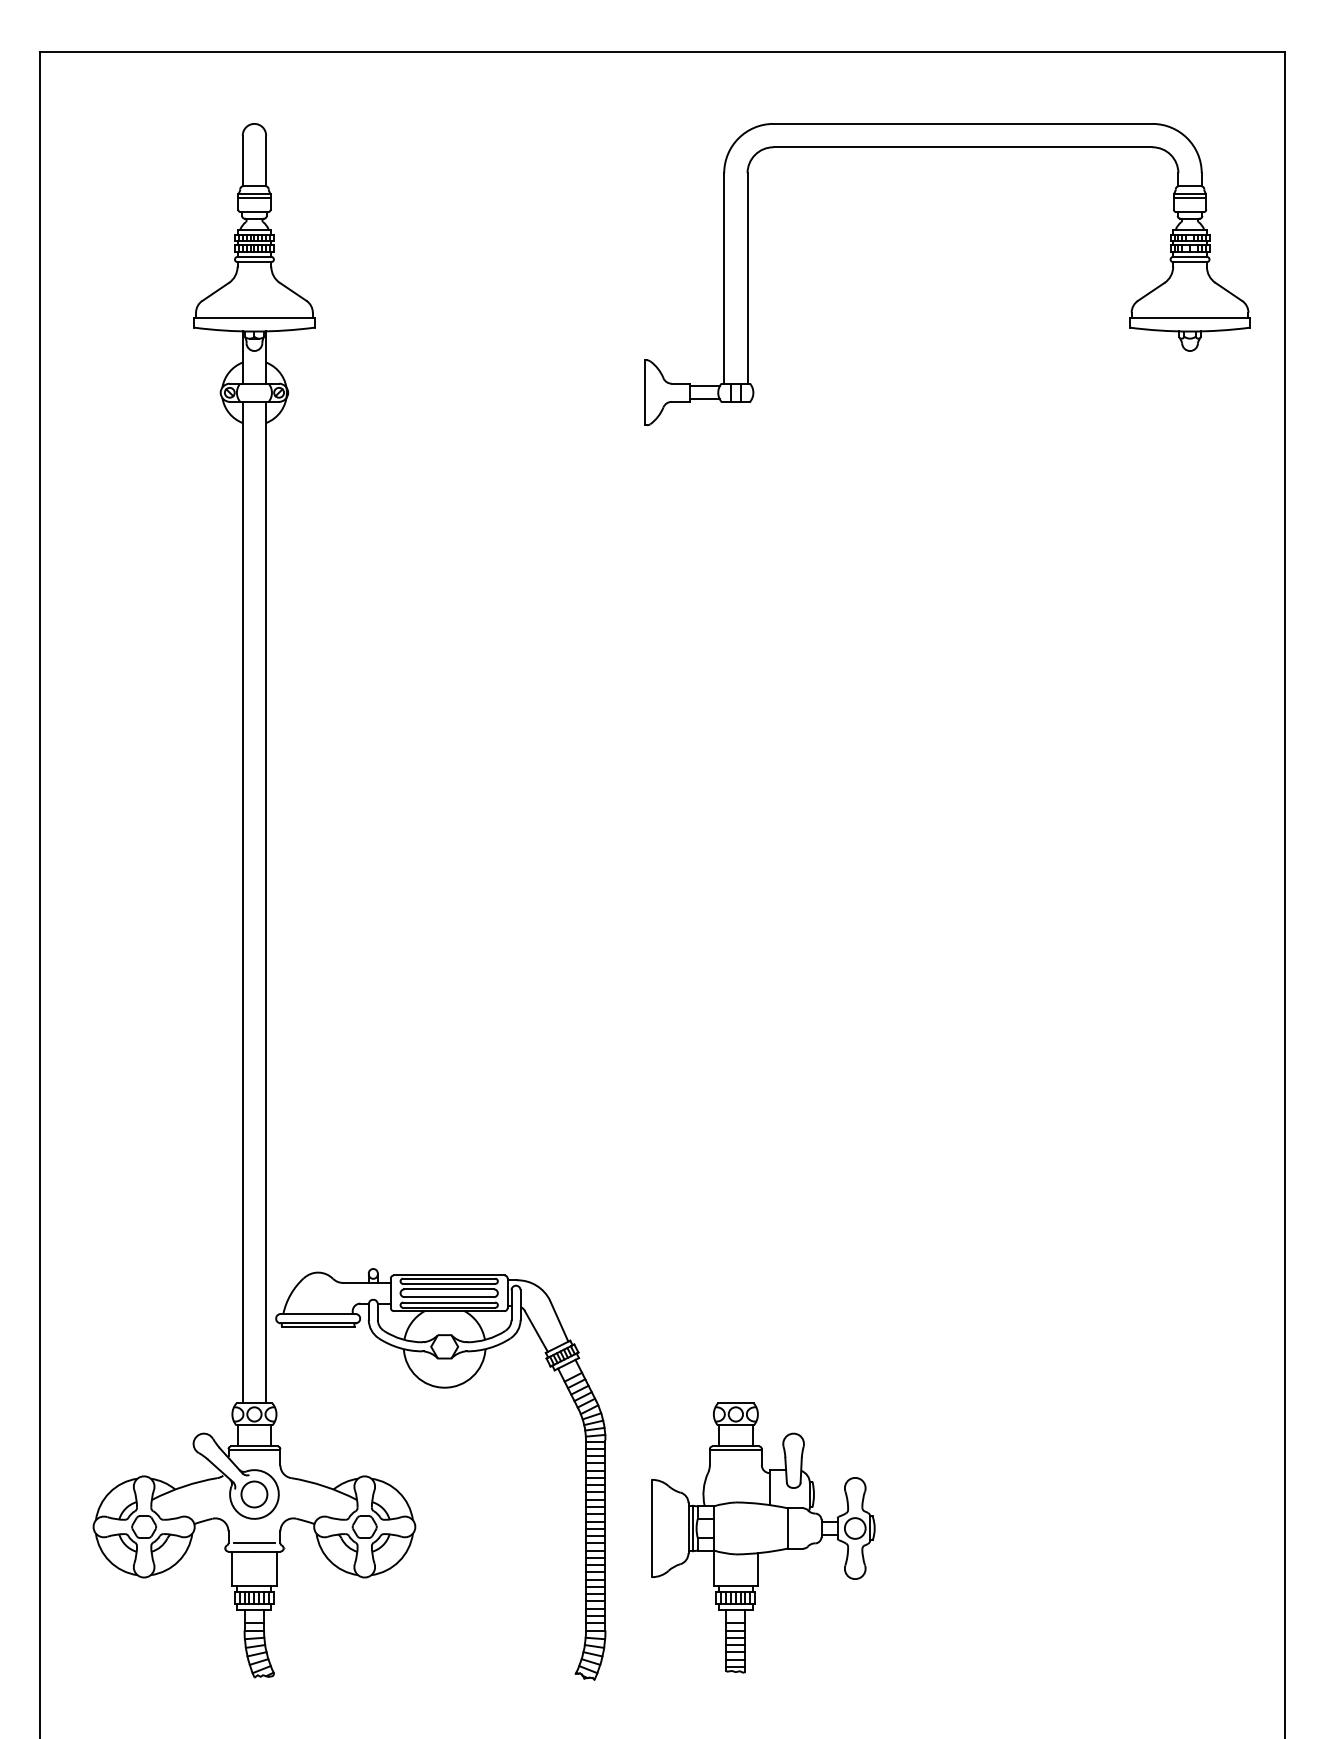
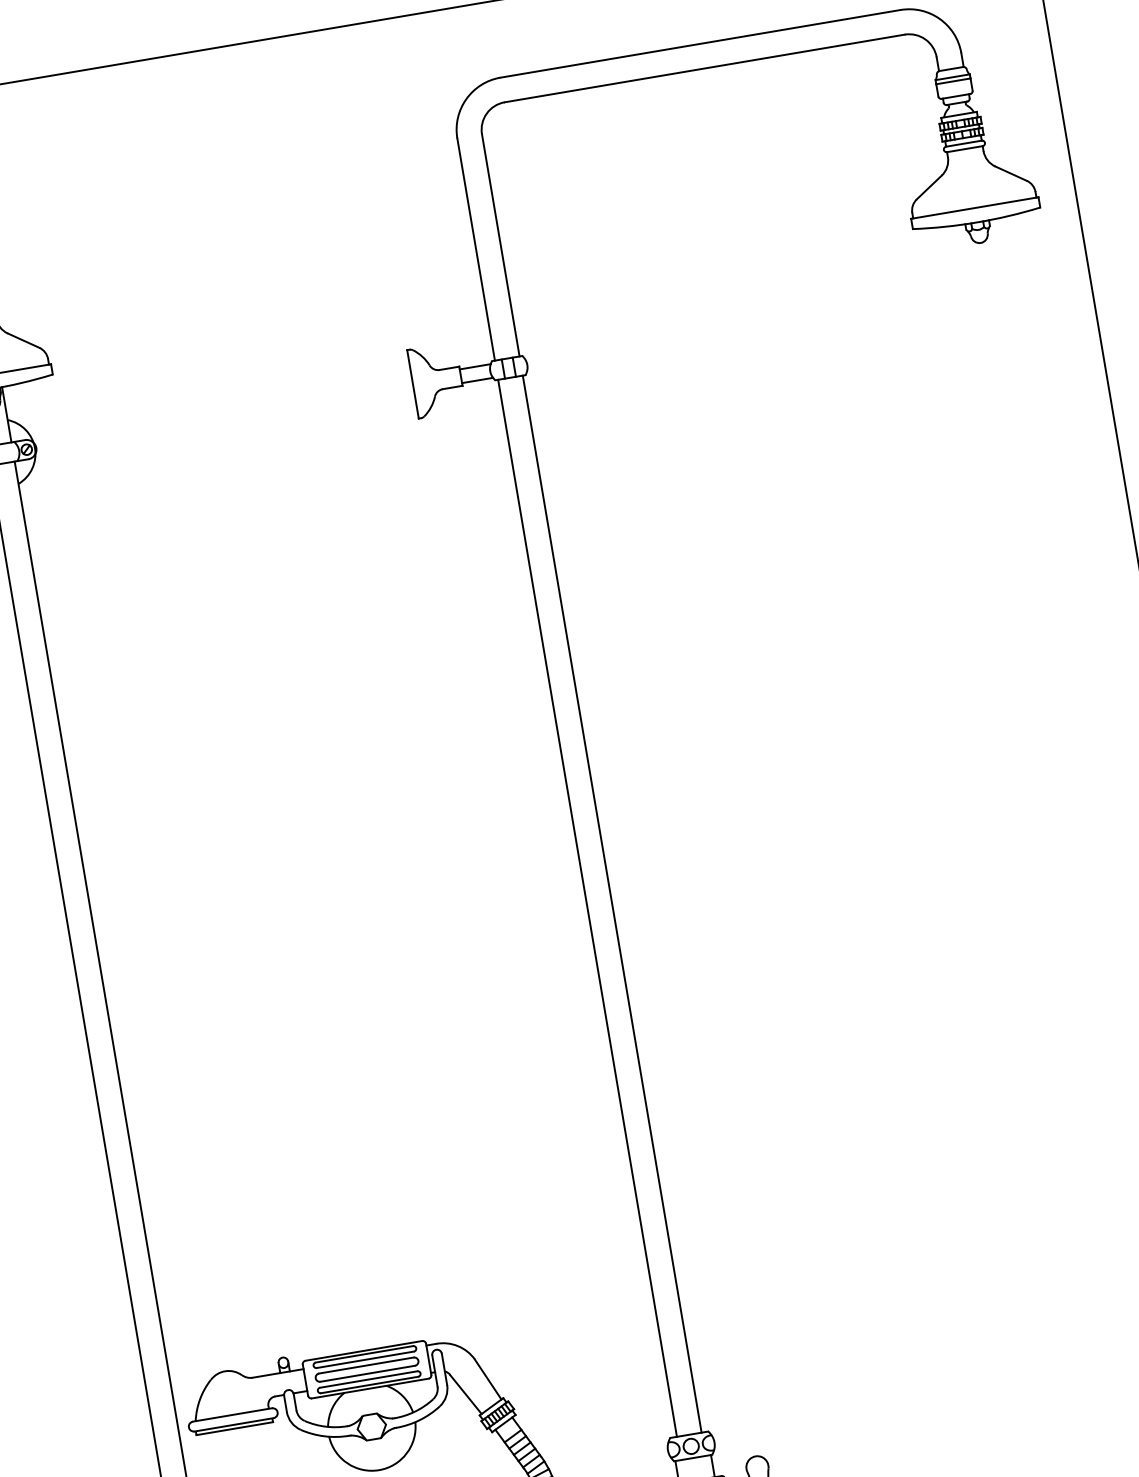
line: (724, 902) -> (587, 908), added
line: (747, 902) -> (612, 904), added

